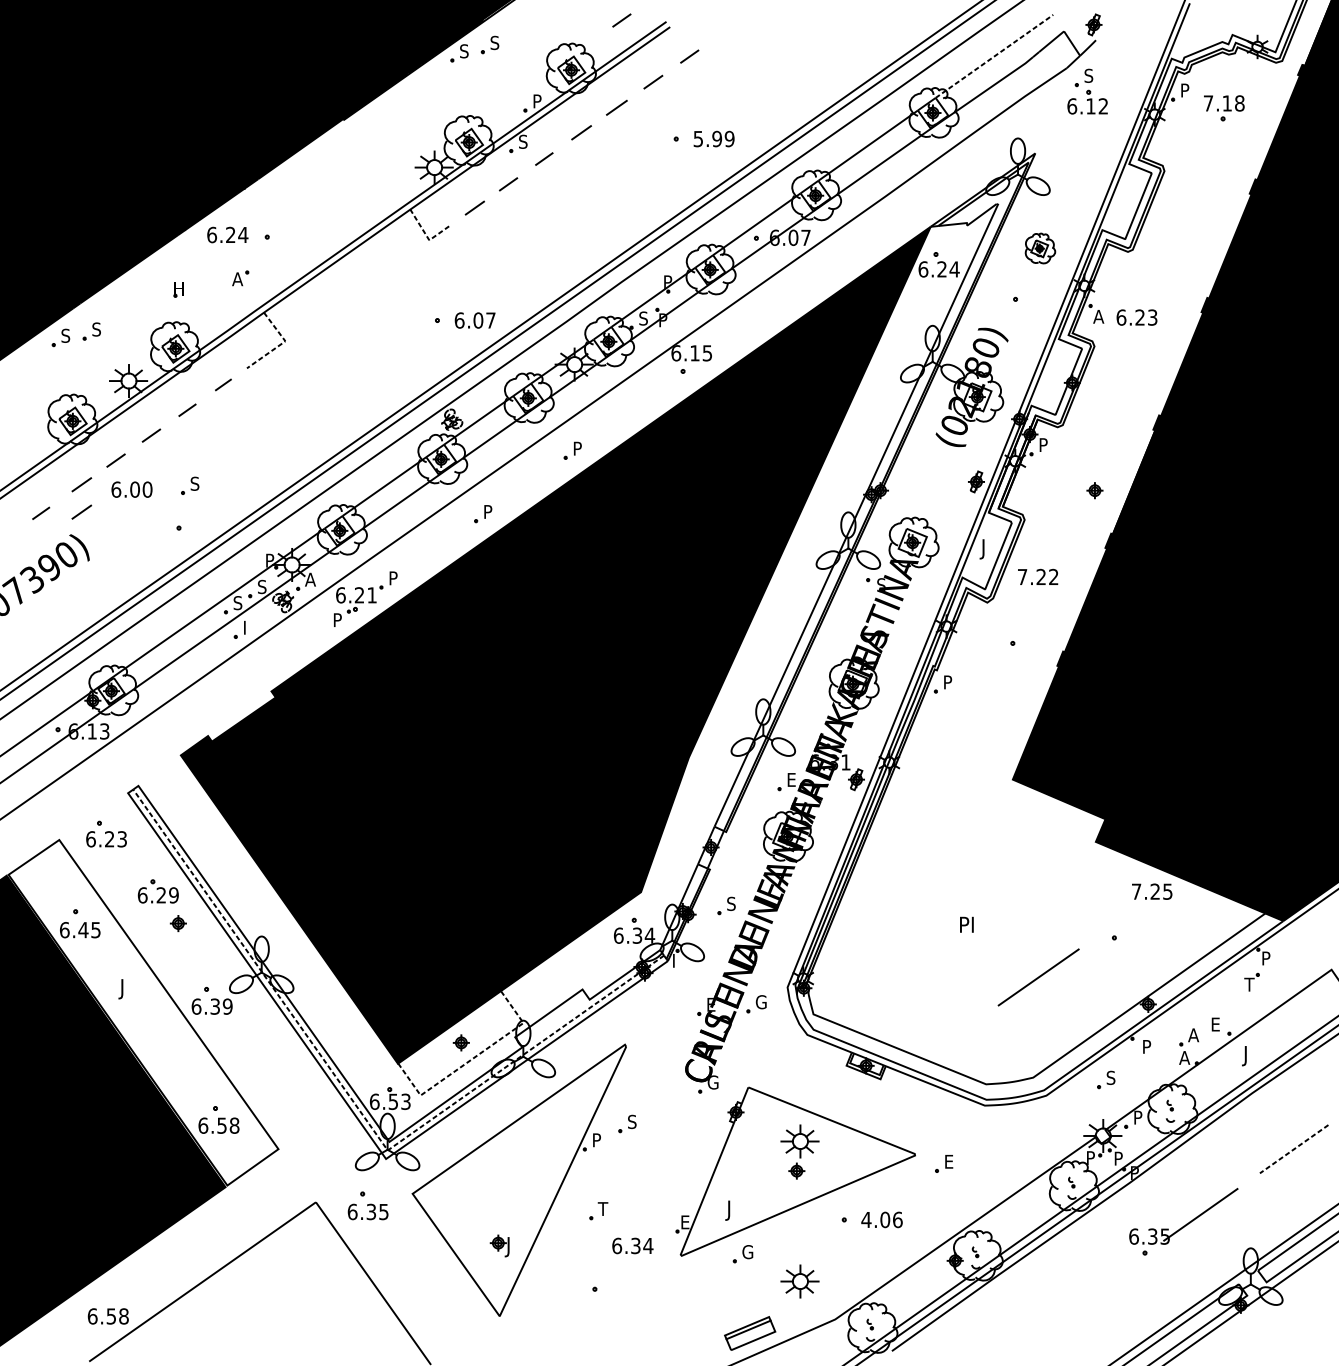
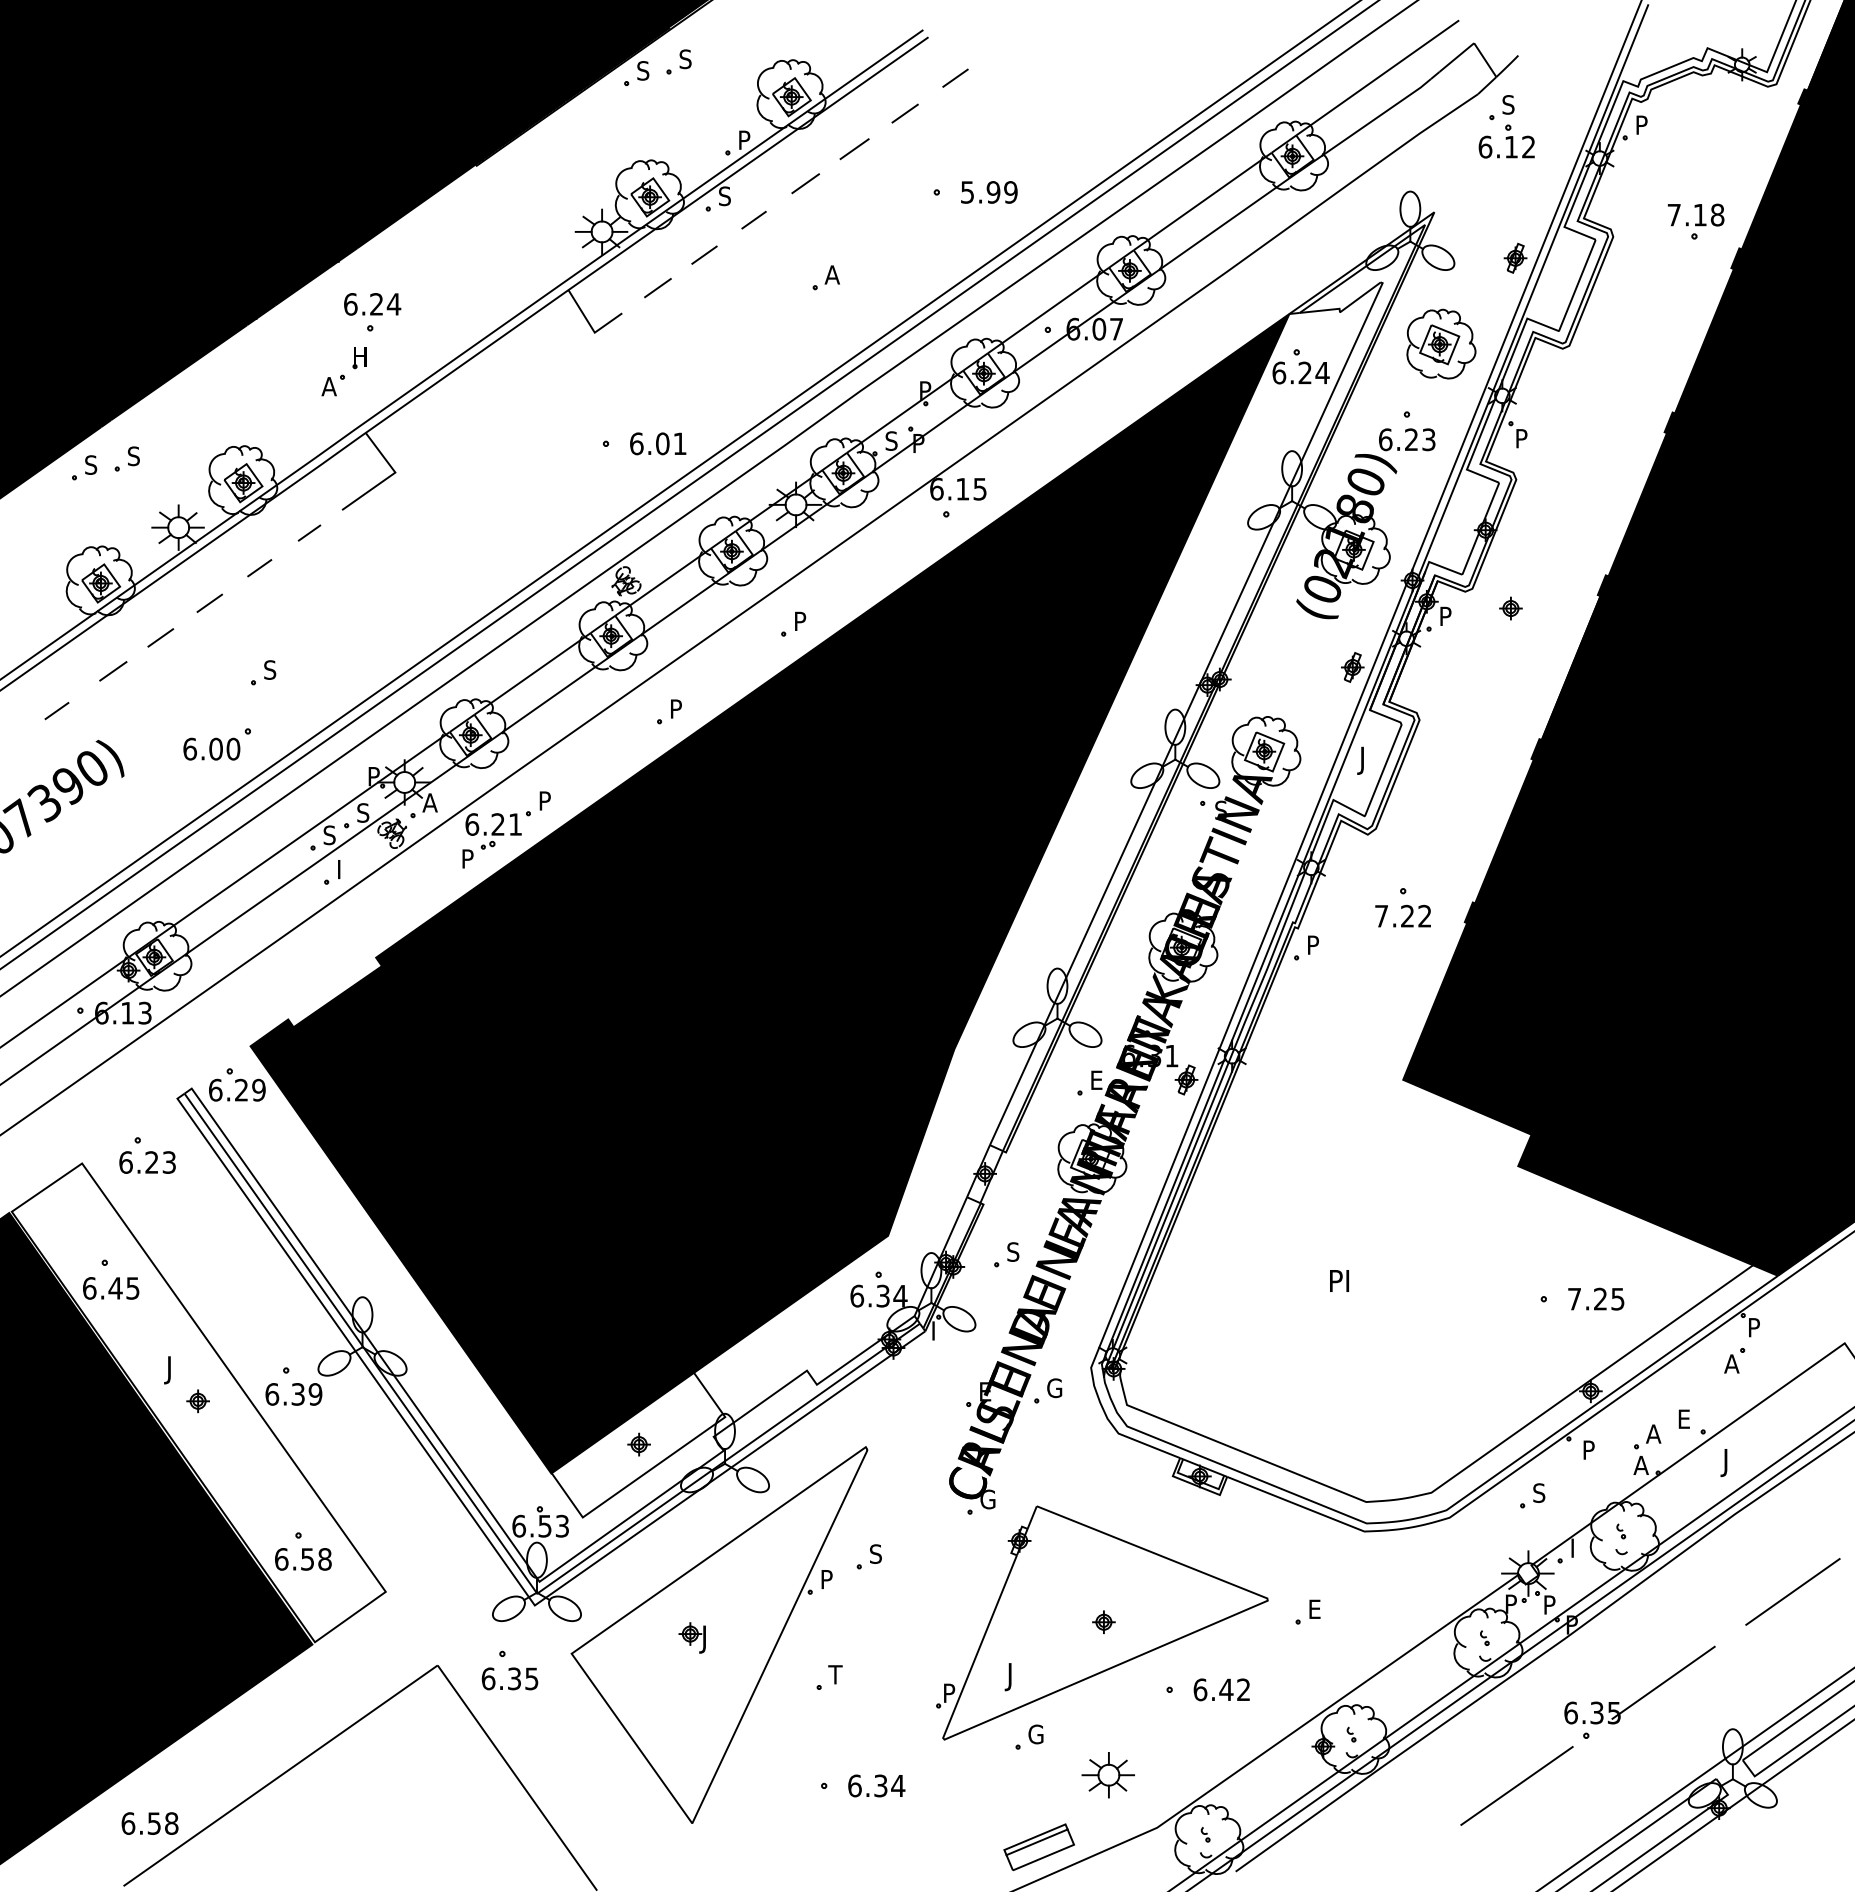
line: (621, 20) -> (861, 27), removed
part: (1093, 24) -> (1515, 257), moved
line: (994, 56) -> (1377, 77), dashed -> solid
part: (1224, 108) -> (1696, 221), moved
part: (595, 200) -> (825, 277), added
text: (227, 235) -> (372, 304), moved
line: (426, 235) -> (590, 326), dashed -> solid
part: (1040, 248) -> (1441, 343), size x1.67
part: (178, 289) -> (359, 358), moved
text: (1098, 316) -> (1521, 438), A -> P
text: (1137, 317) -> (1407, 439), moved
text: (490, 320) -> (679, 443), 6.07 -> 6.01
line: (280, 344) -> (388, 477), dashed -> solid
text: (131, 489) -> (211, 748), moved
part: (1094, 490) -> (1510, 608), moved
line: (81, 512) -> (113, 709), removed
text: (1037, 576) -> (1402, 915), moved
part: (158, 891) -> (237, 1084), moved
text: (1152, 891) -> (1596, 1298), moved
part: (177, 923) -> (197, 1401), moved
line: (1038, 977) -> (1516, 1785), moved
text: (1249, 984) -> (1731, 1363), T -> A
line: (472, 1059) -> (654, 1467), dashed -> solid
line: (358, 1108) -> (496, 1535), dashed -> solid
text: (1138, 1114) -> (1577, 1544), P -> I
part: (799, 1141) -> (1107, 1581), removed
line: (1293, 1149) -> (1792, 1592), dashed -> solid
text: (881, 1219) -> (1221, 1689), 4.06 -> 6.42
text: (686, 1221) -> (950, 1692), E -> P
part: (499, 1245) -> (691, 1637), moved
text: (632, 1245) -> (876, 1785), moved

